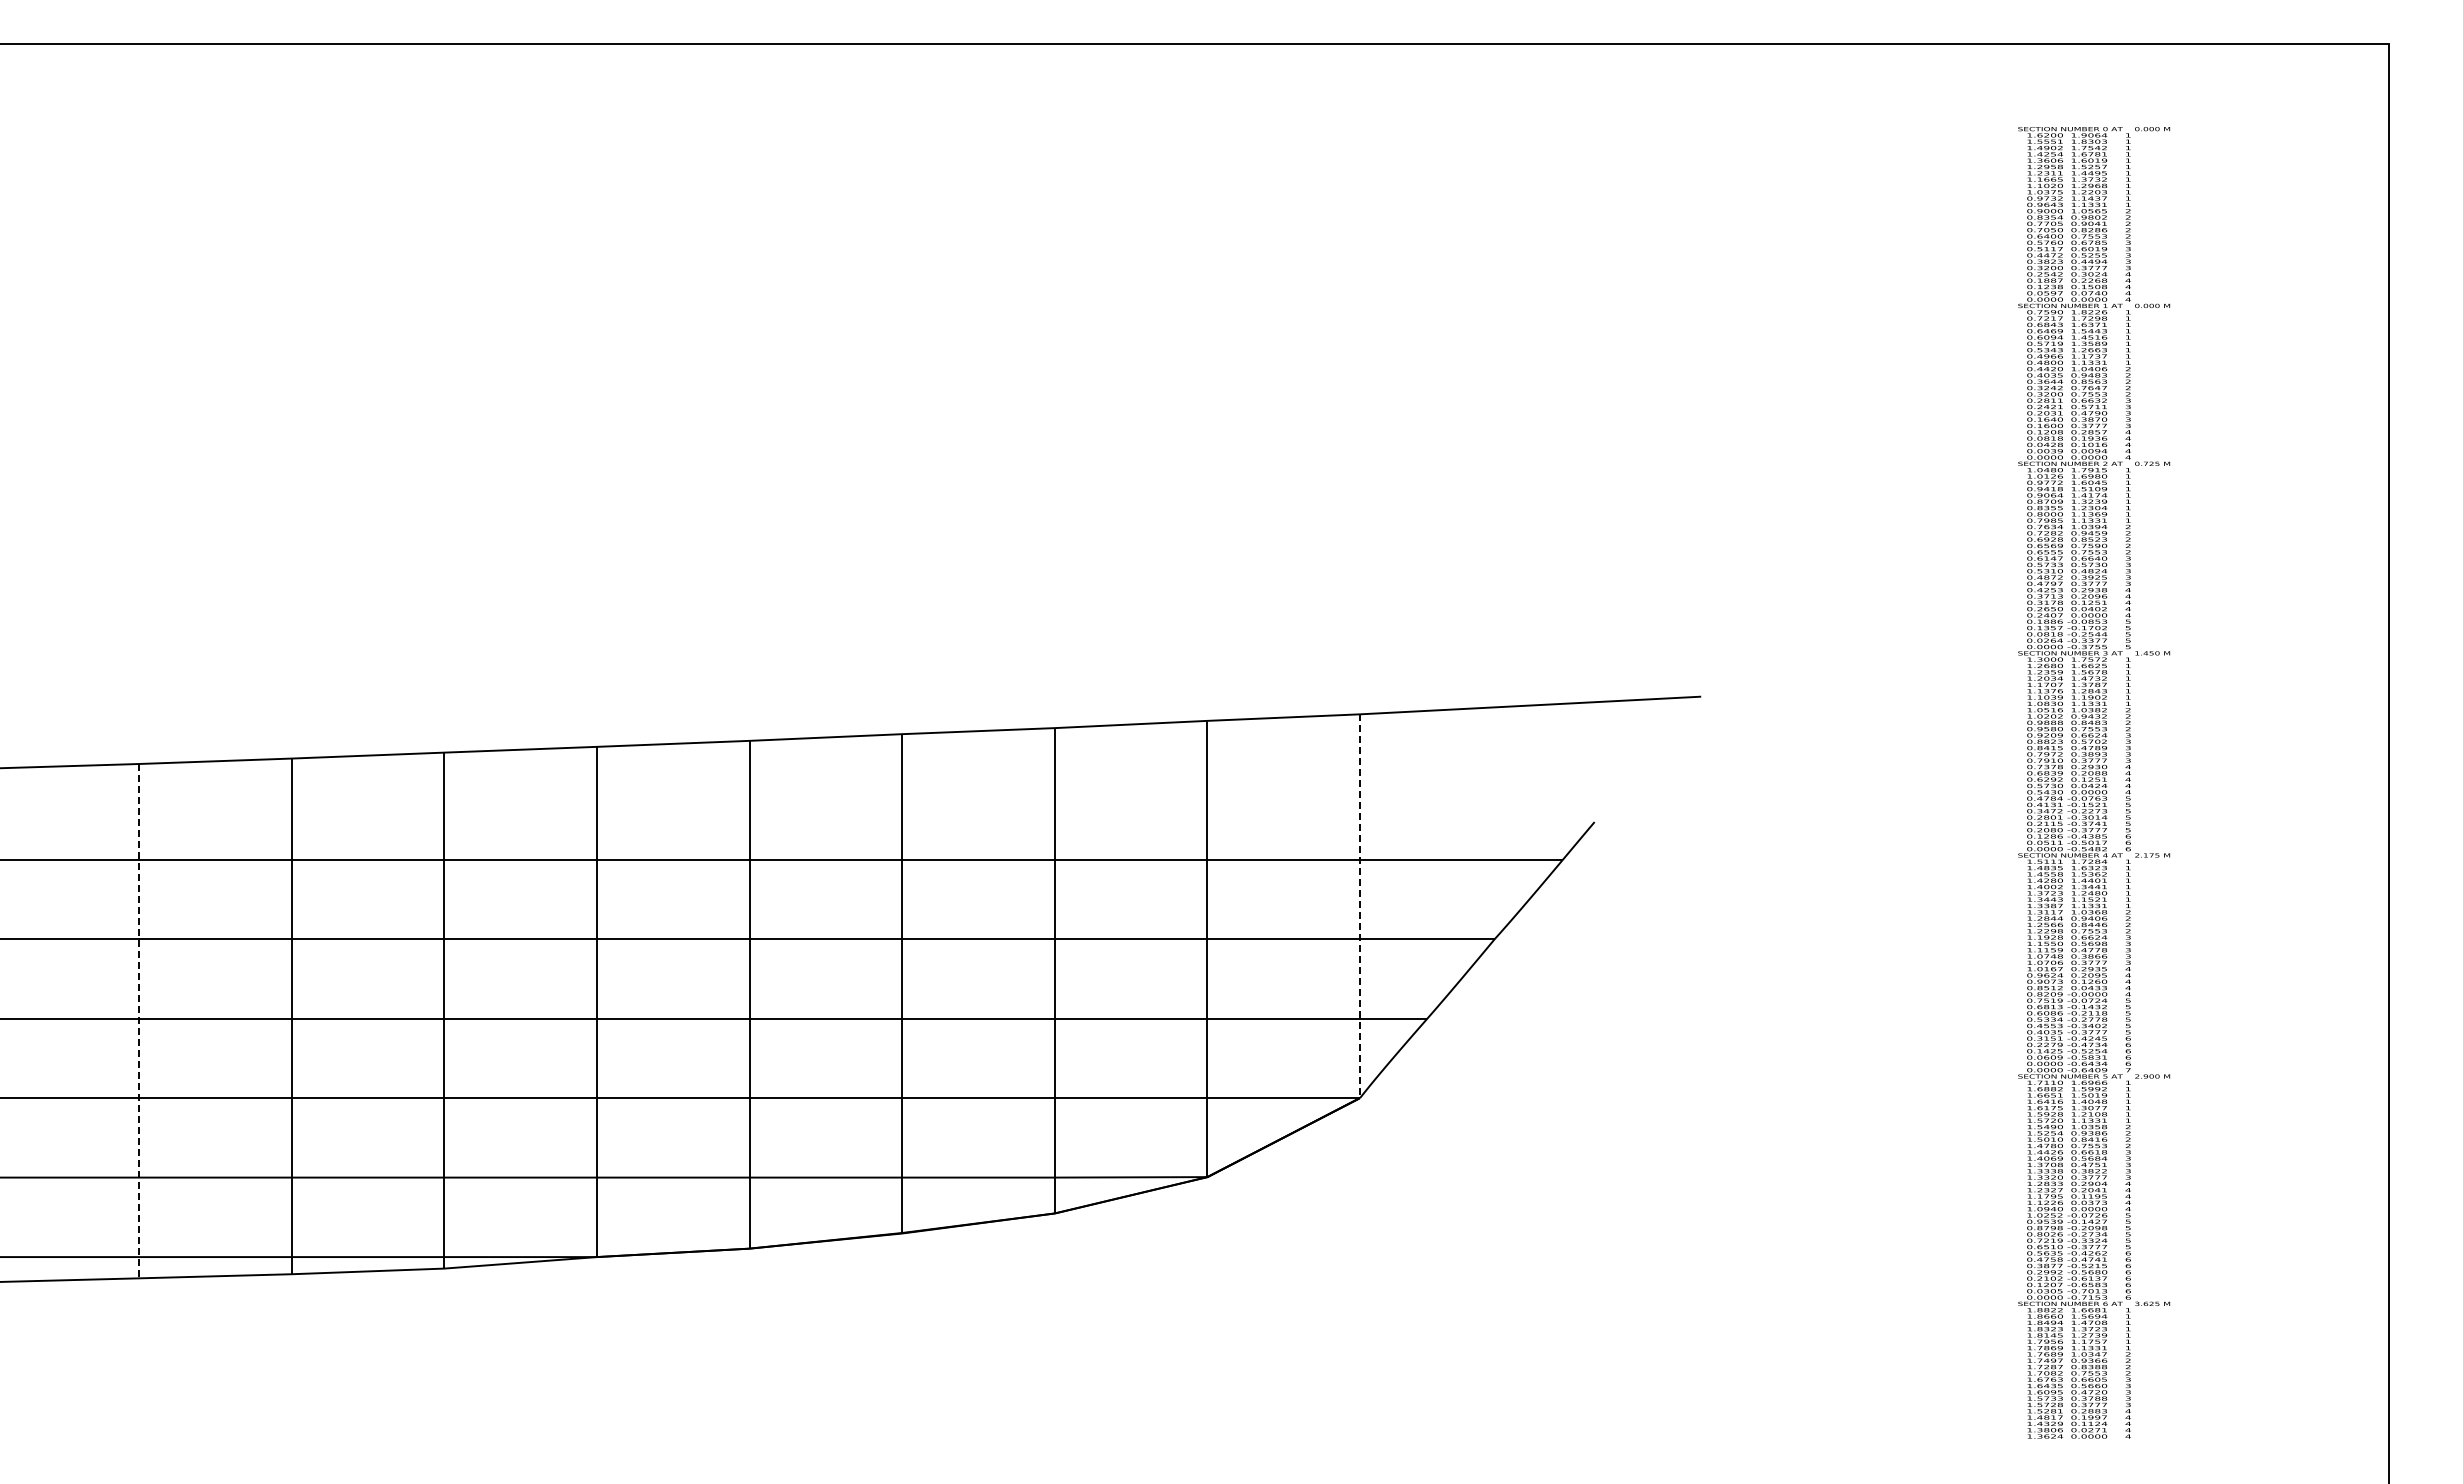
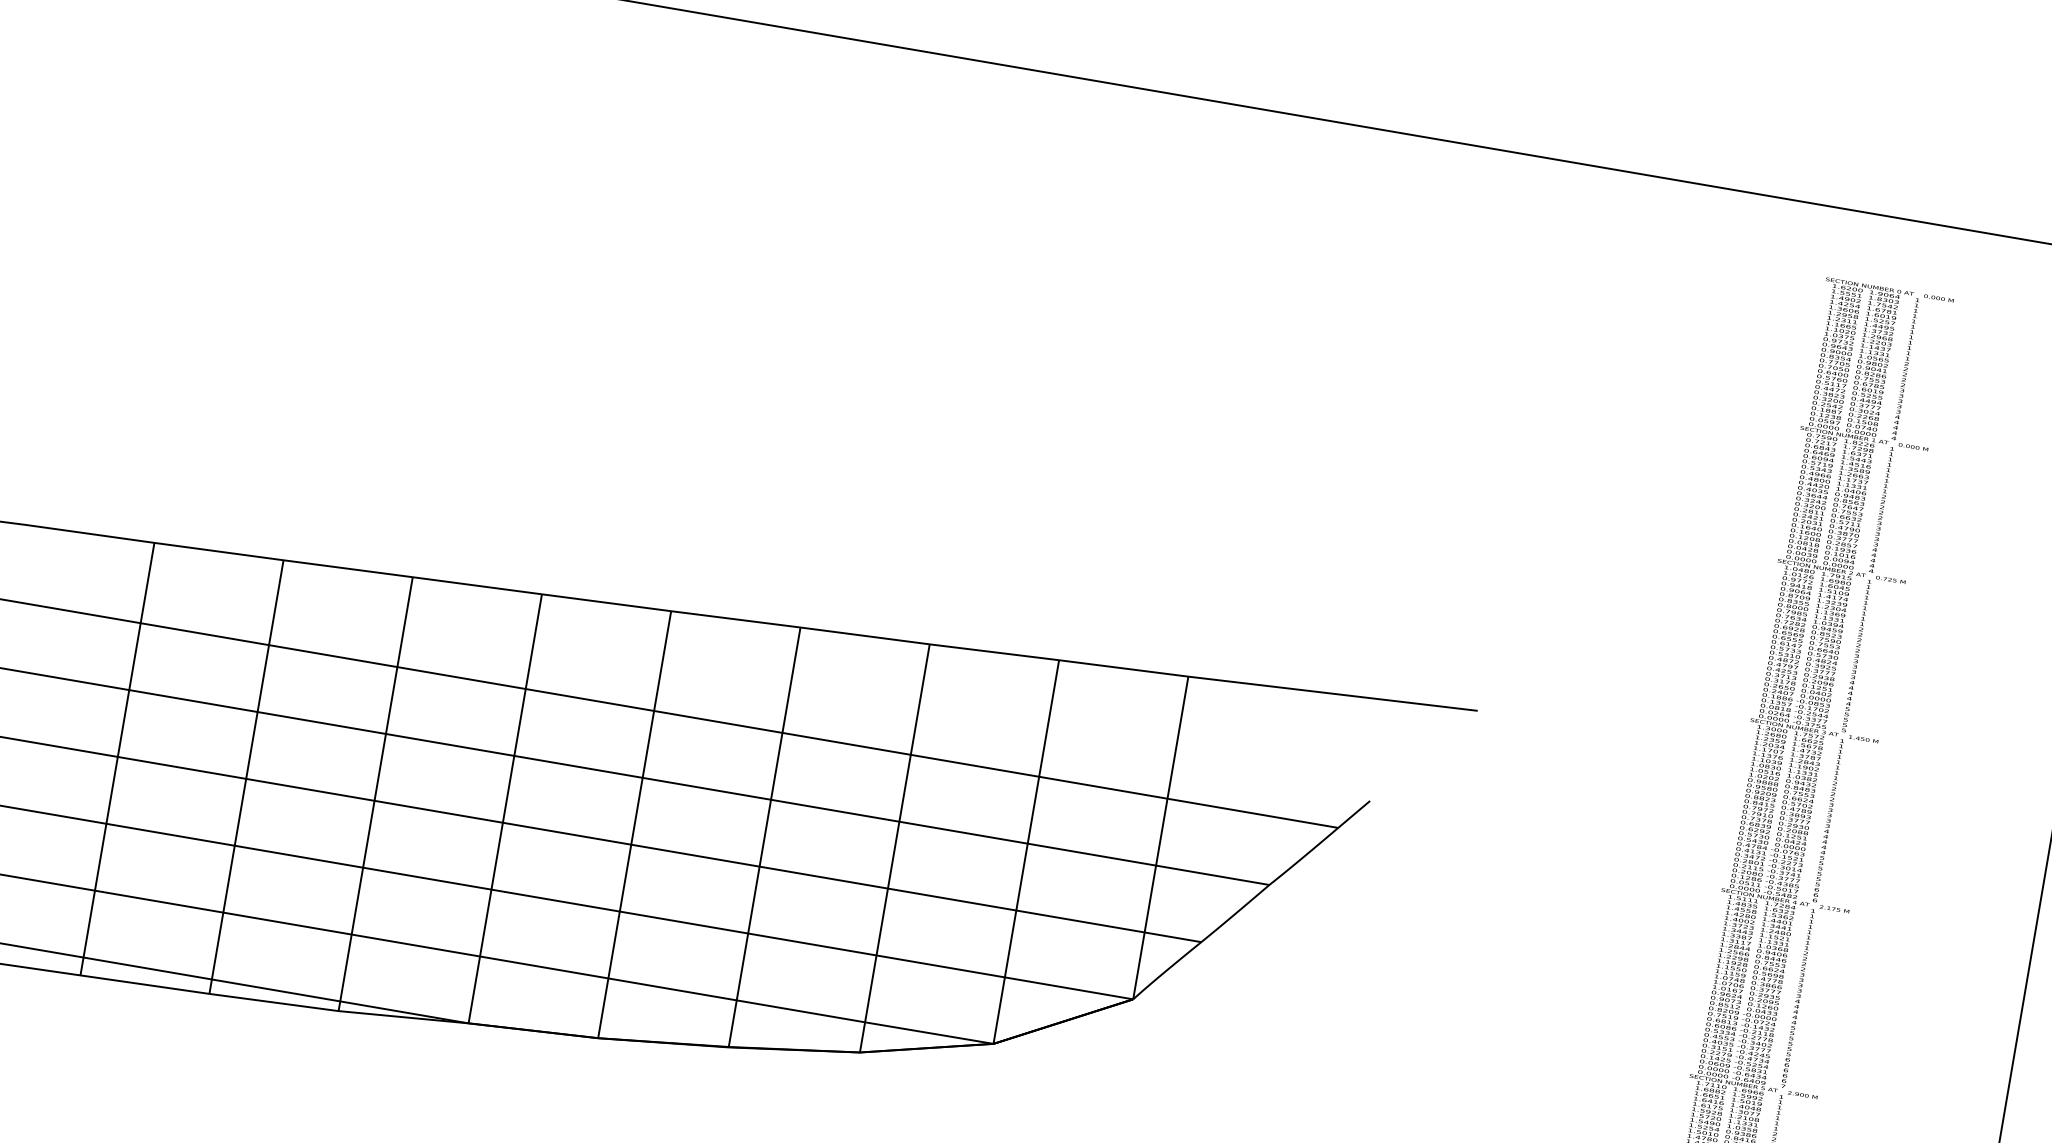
line: (1360, 906) -> (1161, 838), dashed -> solid
line: (138, 1021) -> (117, 759), dashed -> solid

